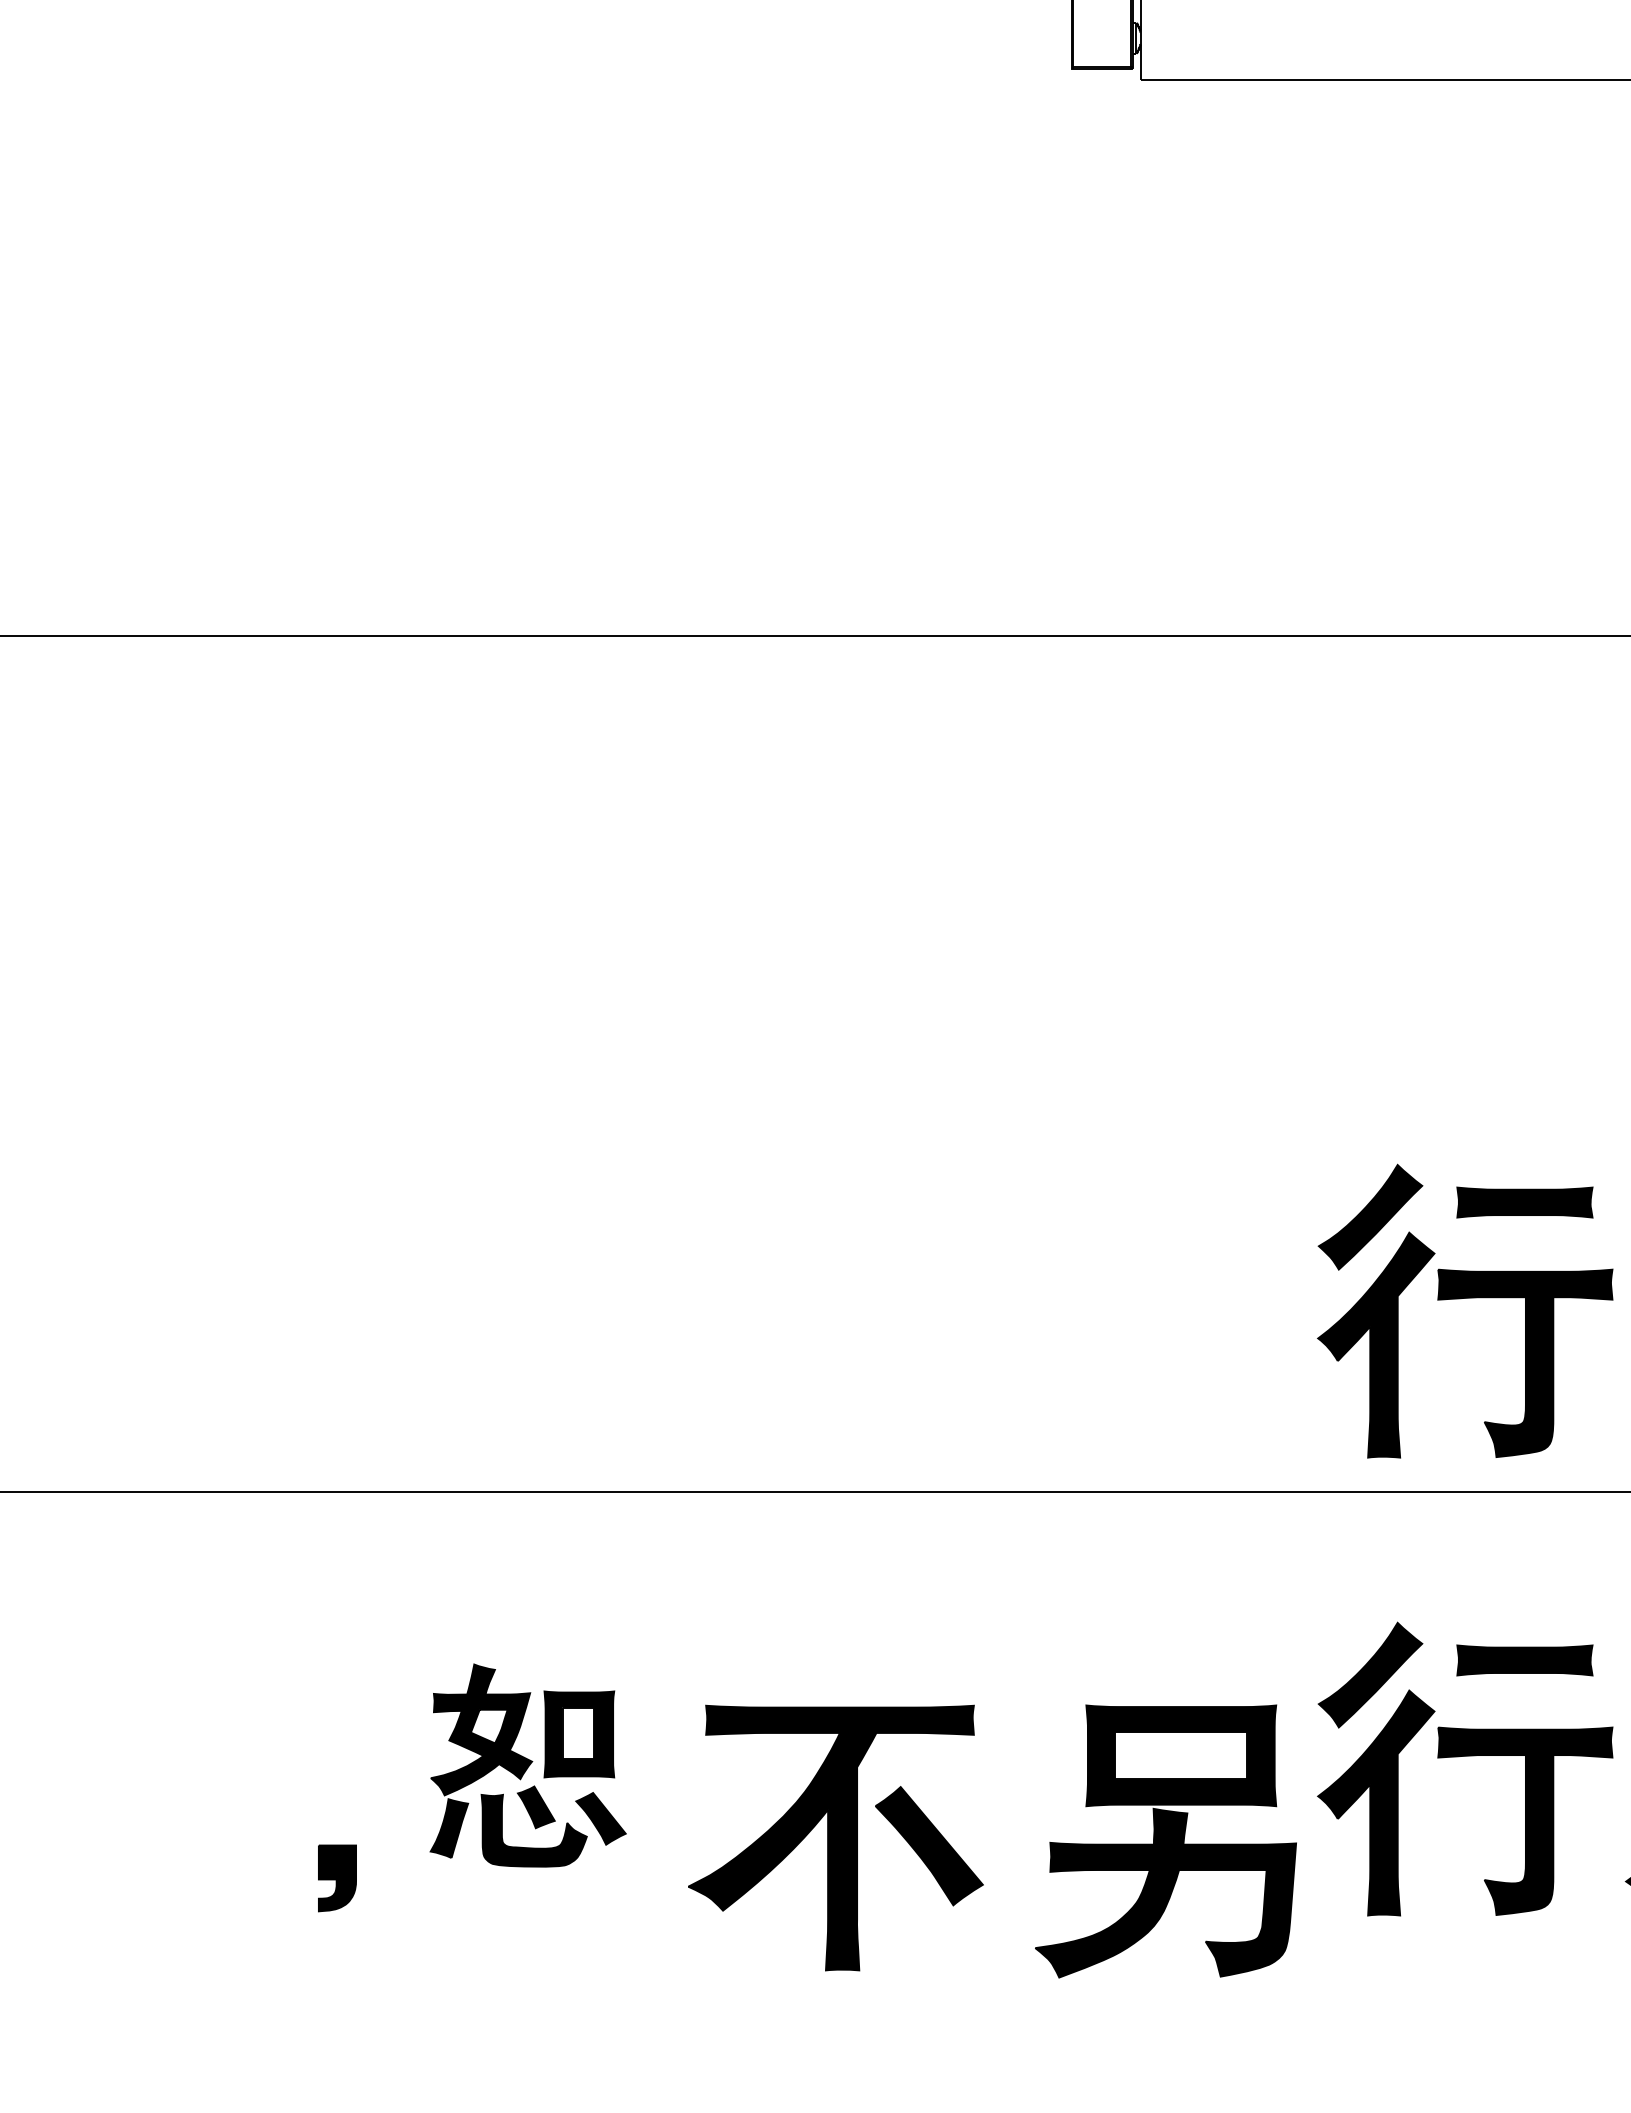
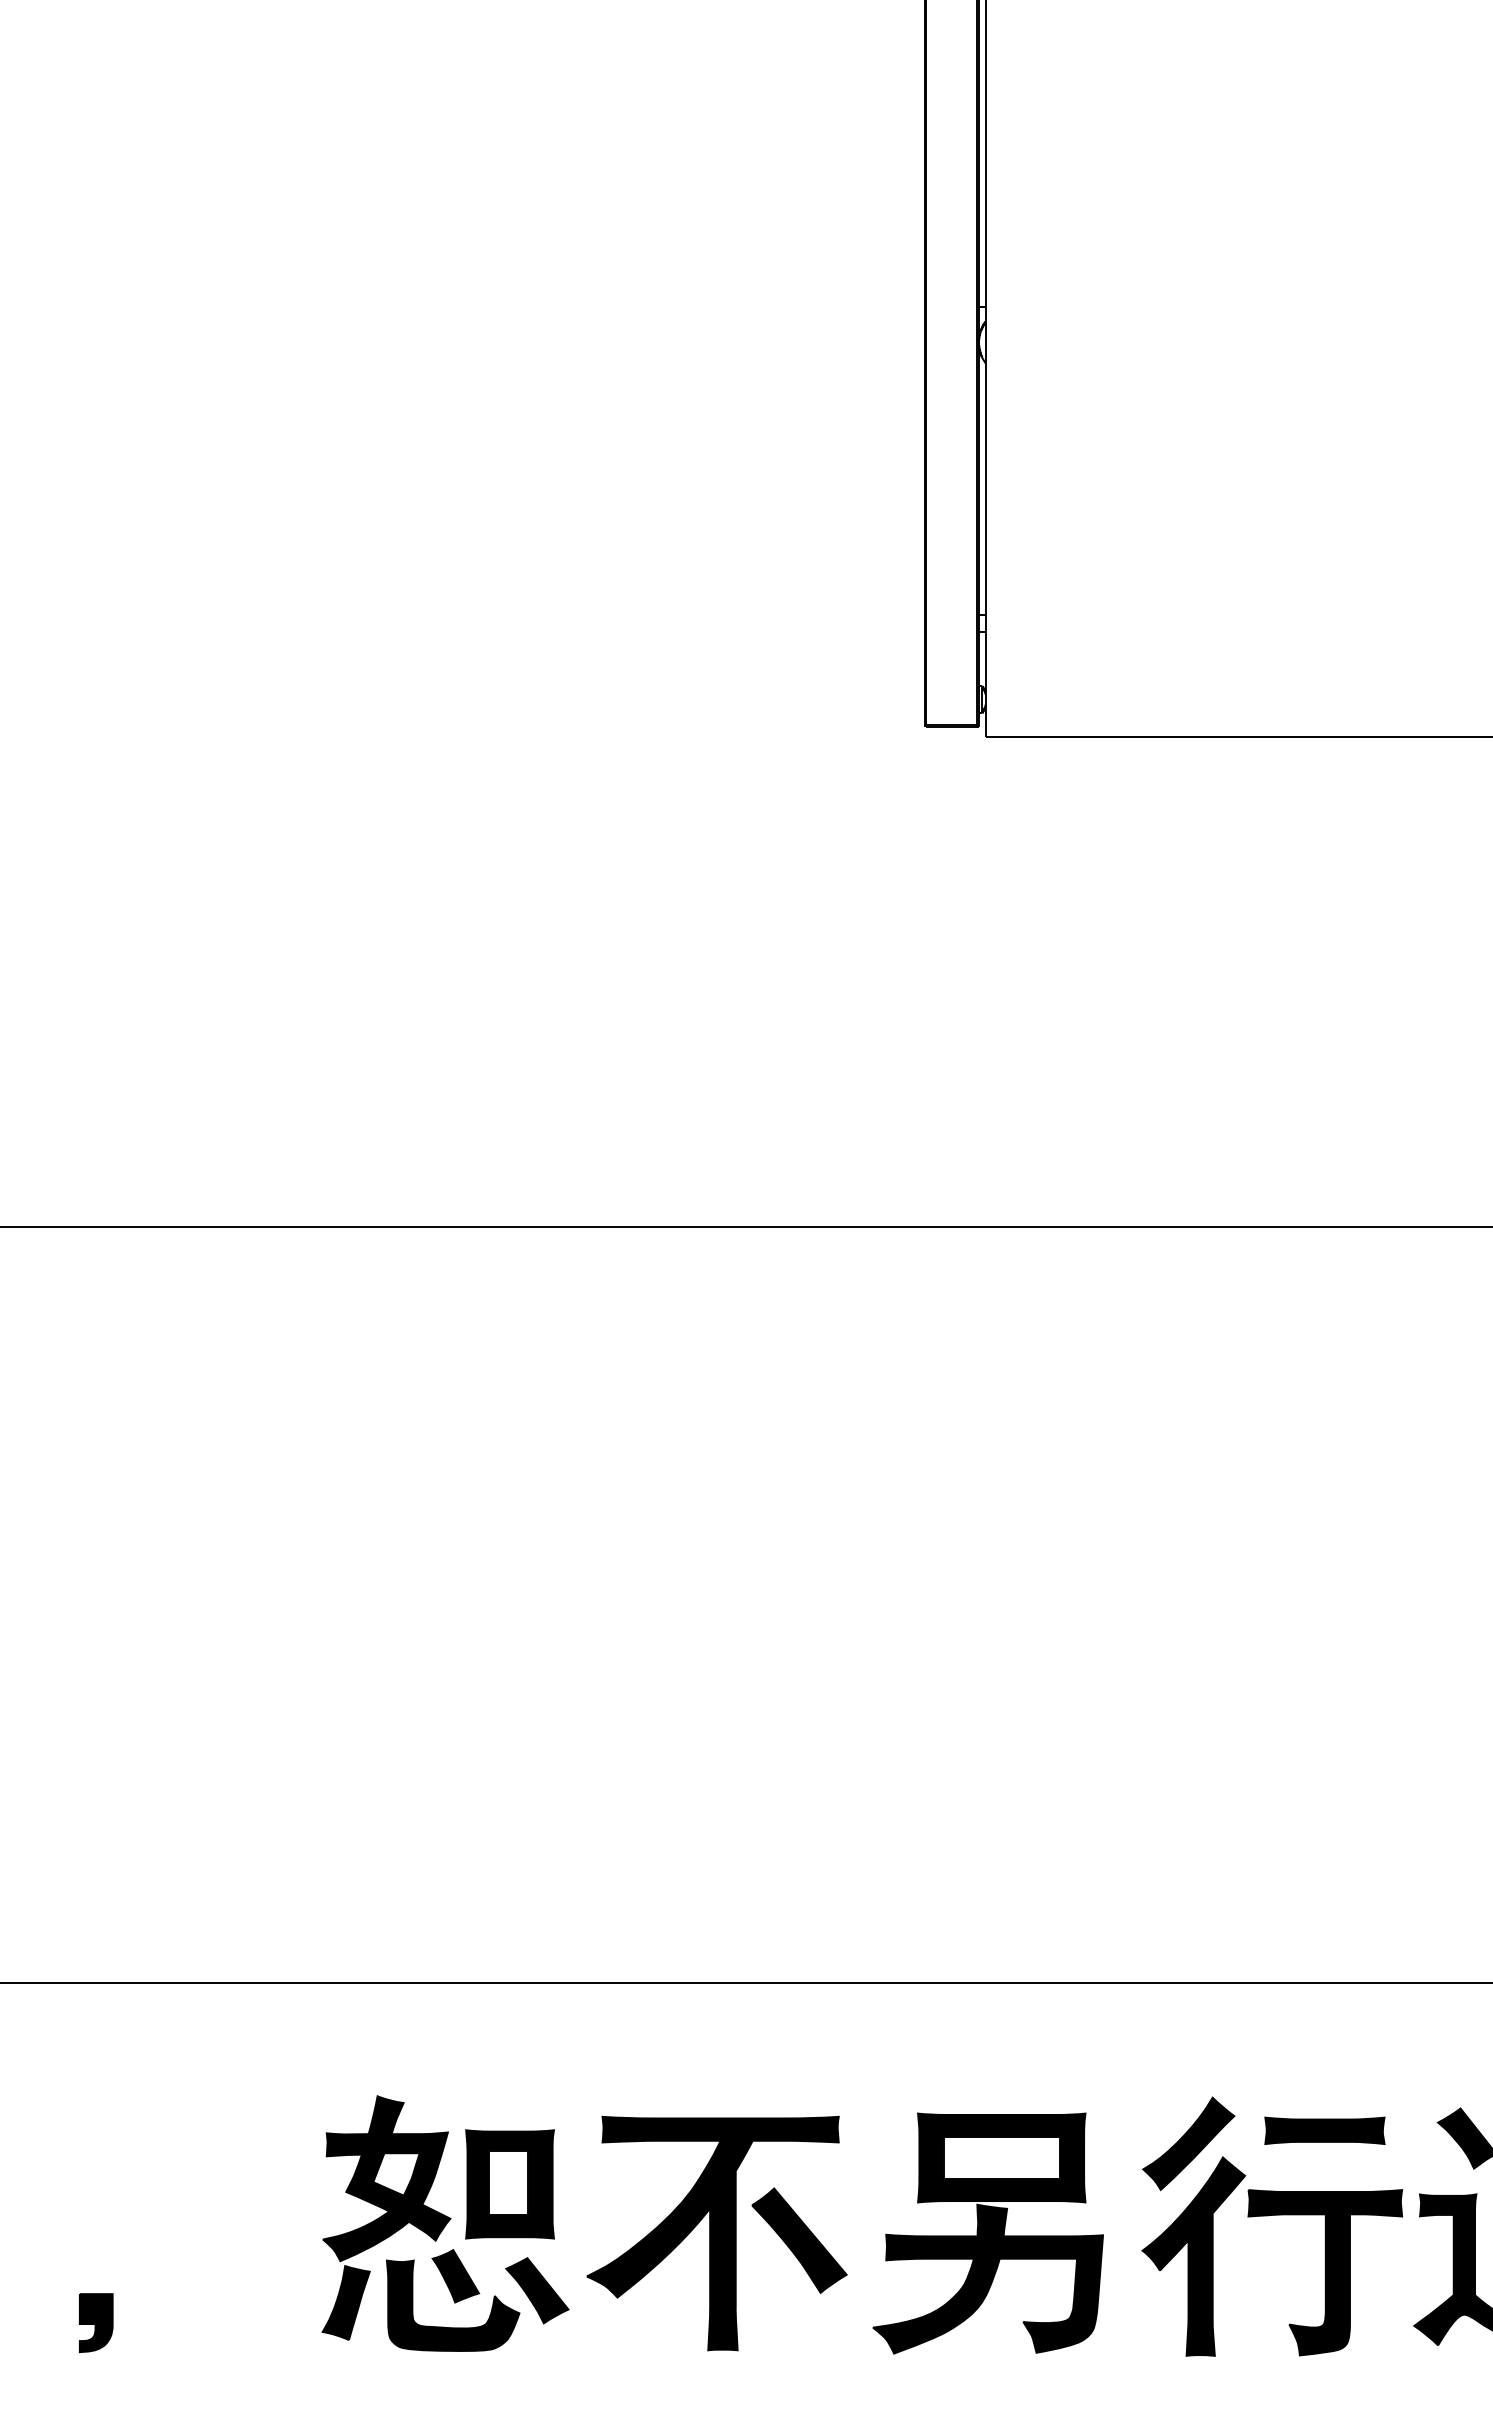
part: (1460, 1299) -> (1268, 1812), removed
part: (528, 1765) -> (445, 2223), size x1.43
part: (835, 1838) -> (716, 2233), moved
part: (1165, 1841) -> (987, 2233), moved
part: (337, 1878) -> (96, 2323), moved

